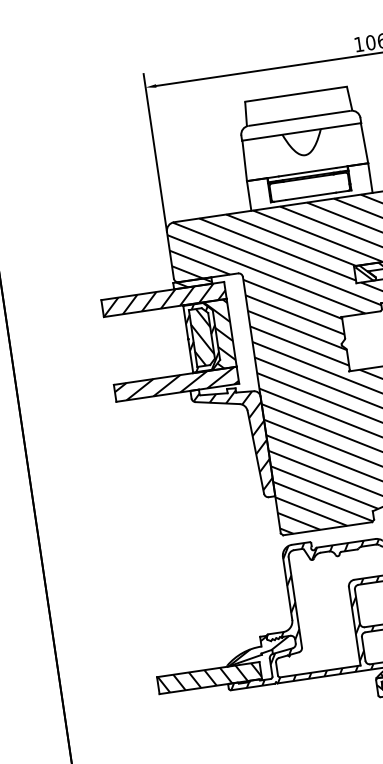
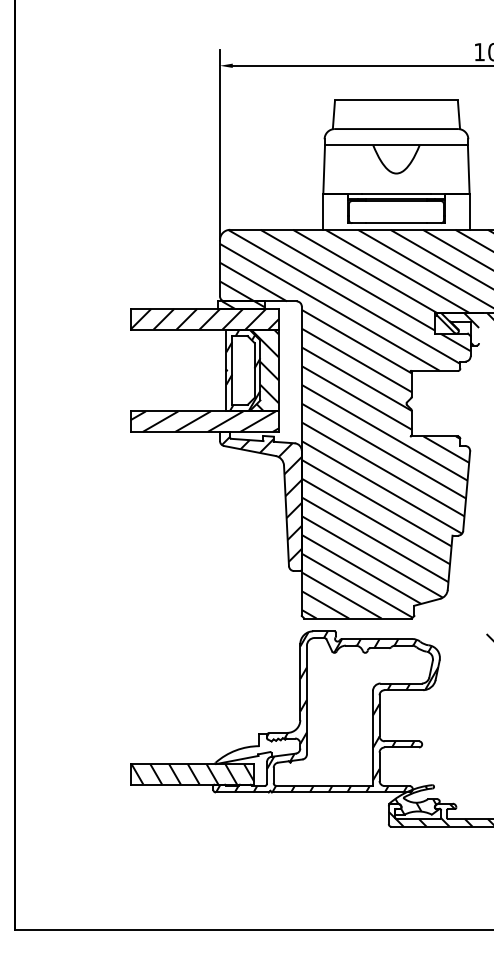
hatch: (202, 337) -> (243, 370), removed
hatch: (258, 649) -> (255, 749), removed

